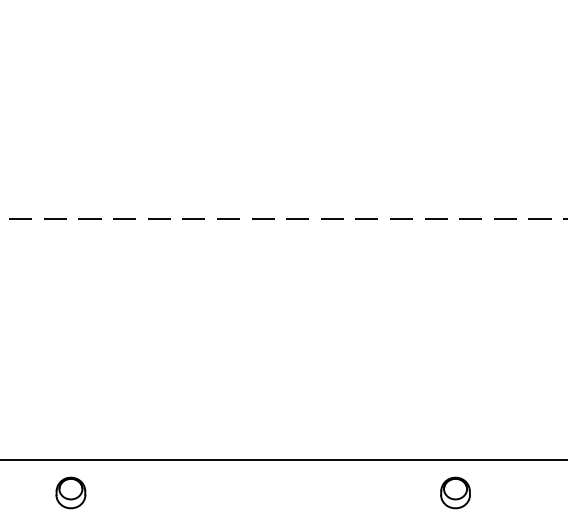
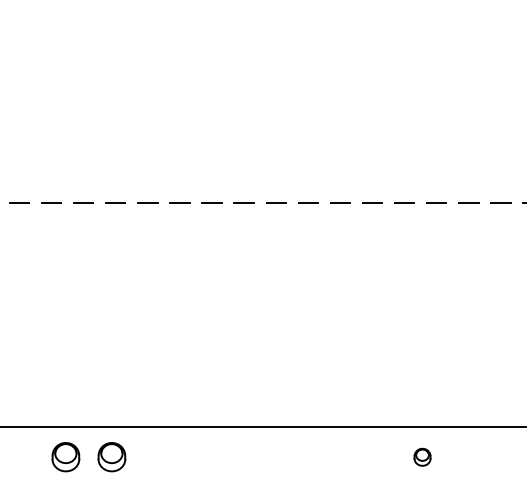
part: (120, 493) -> (111, 457), added
part: (455, 493) -> (422, 457), size x0.6

